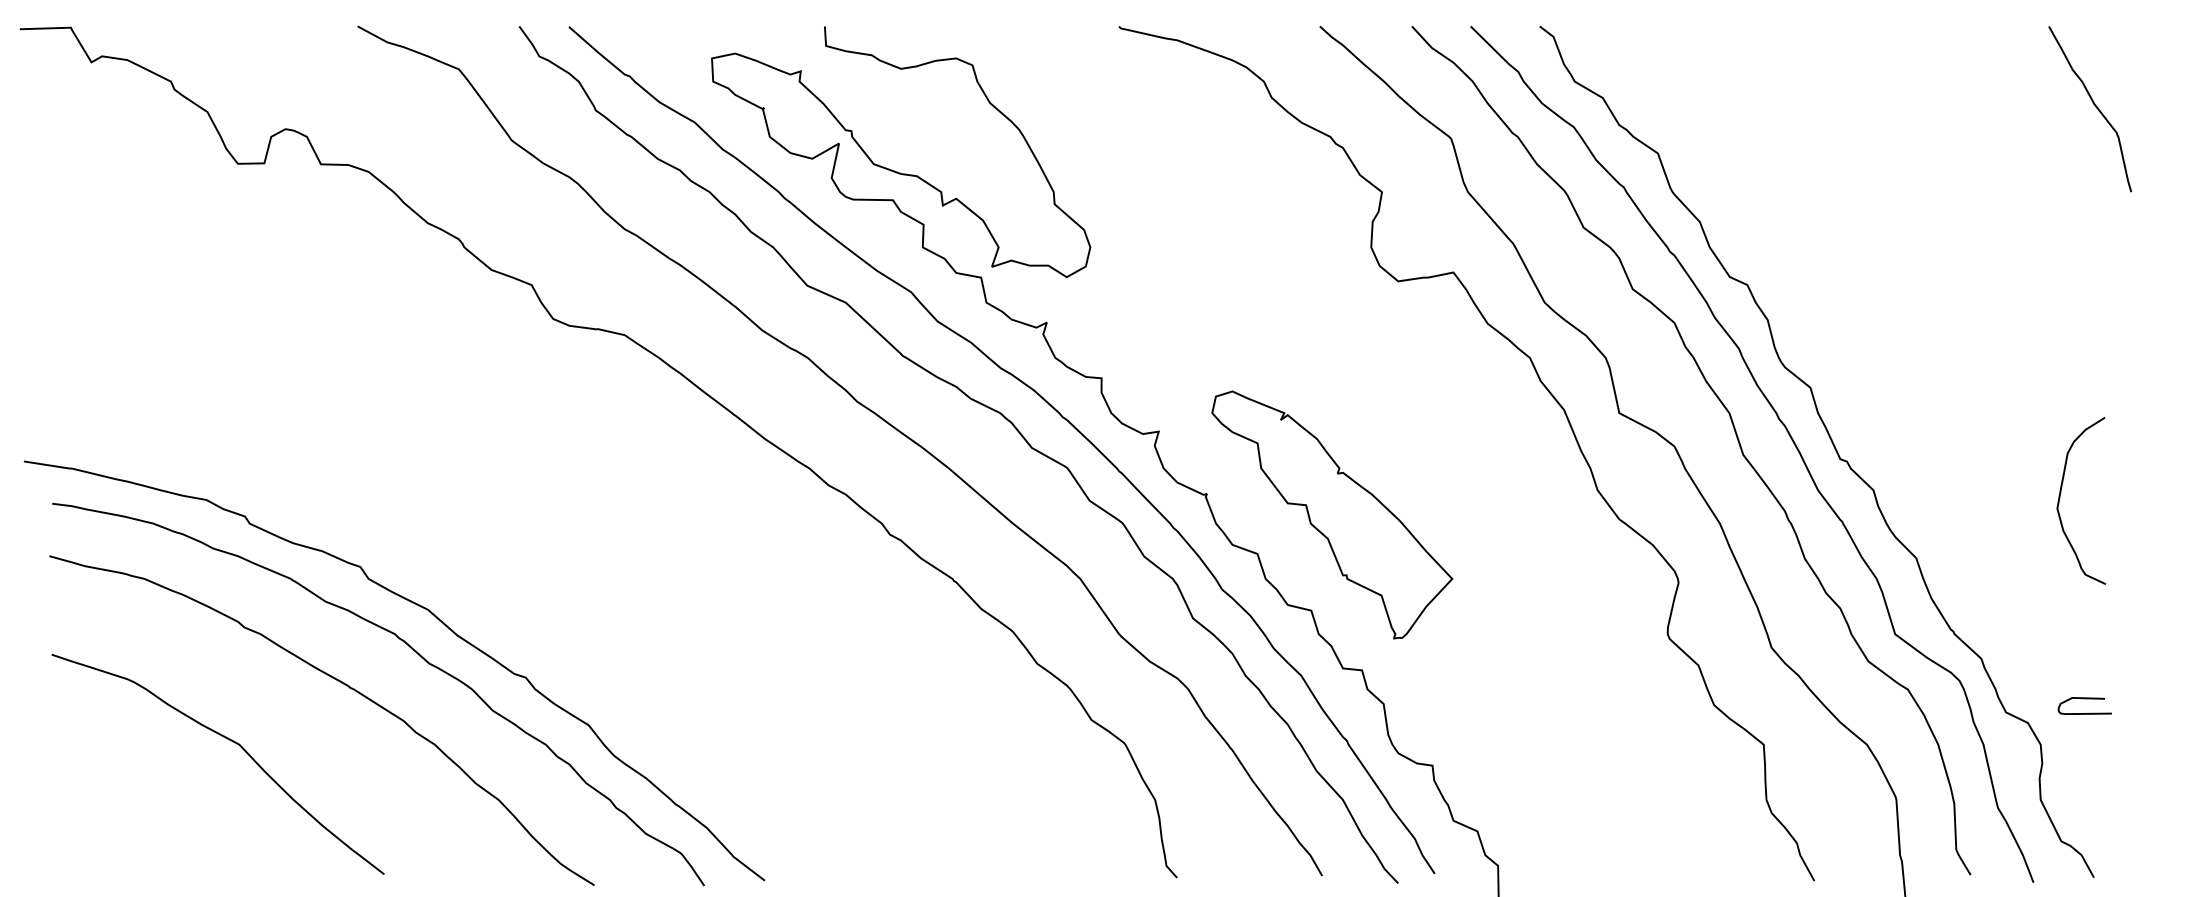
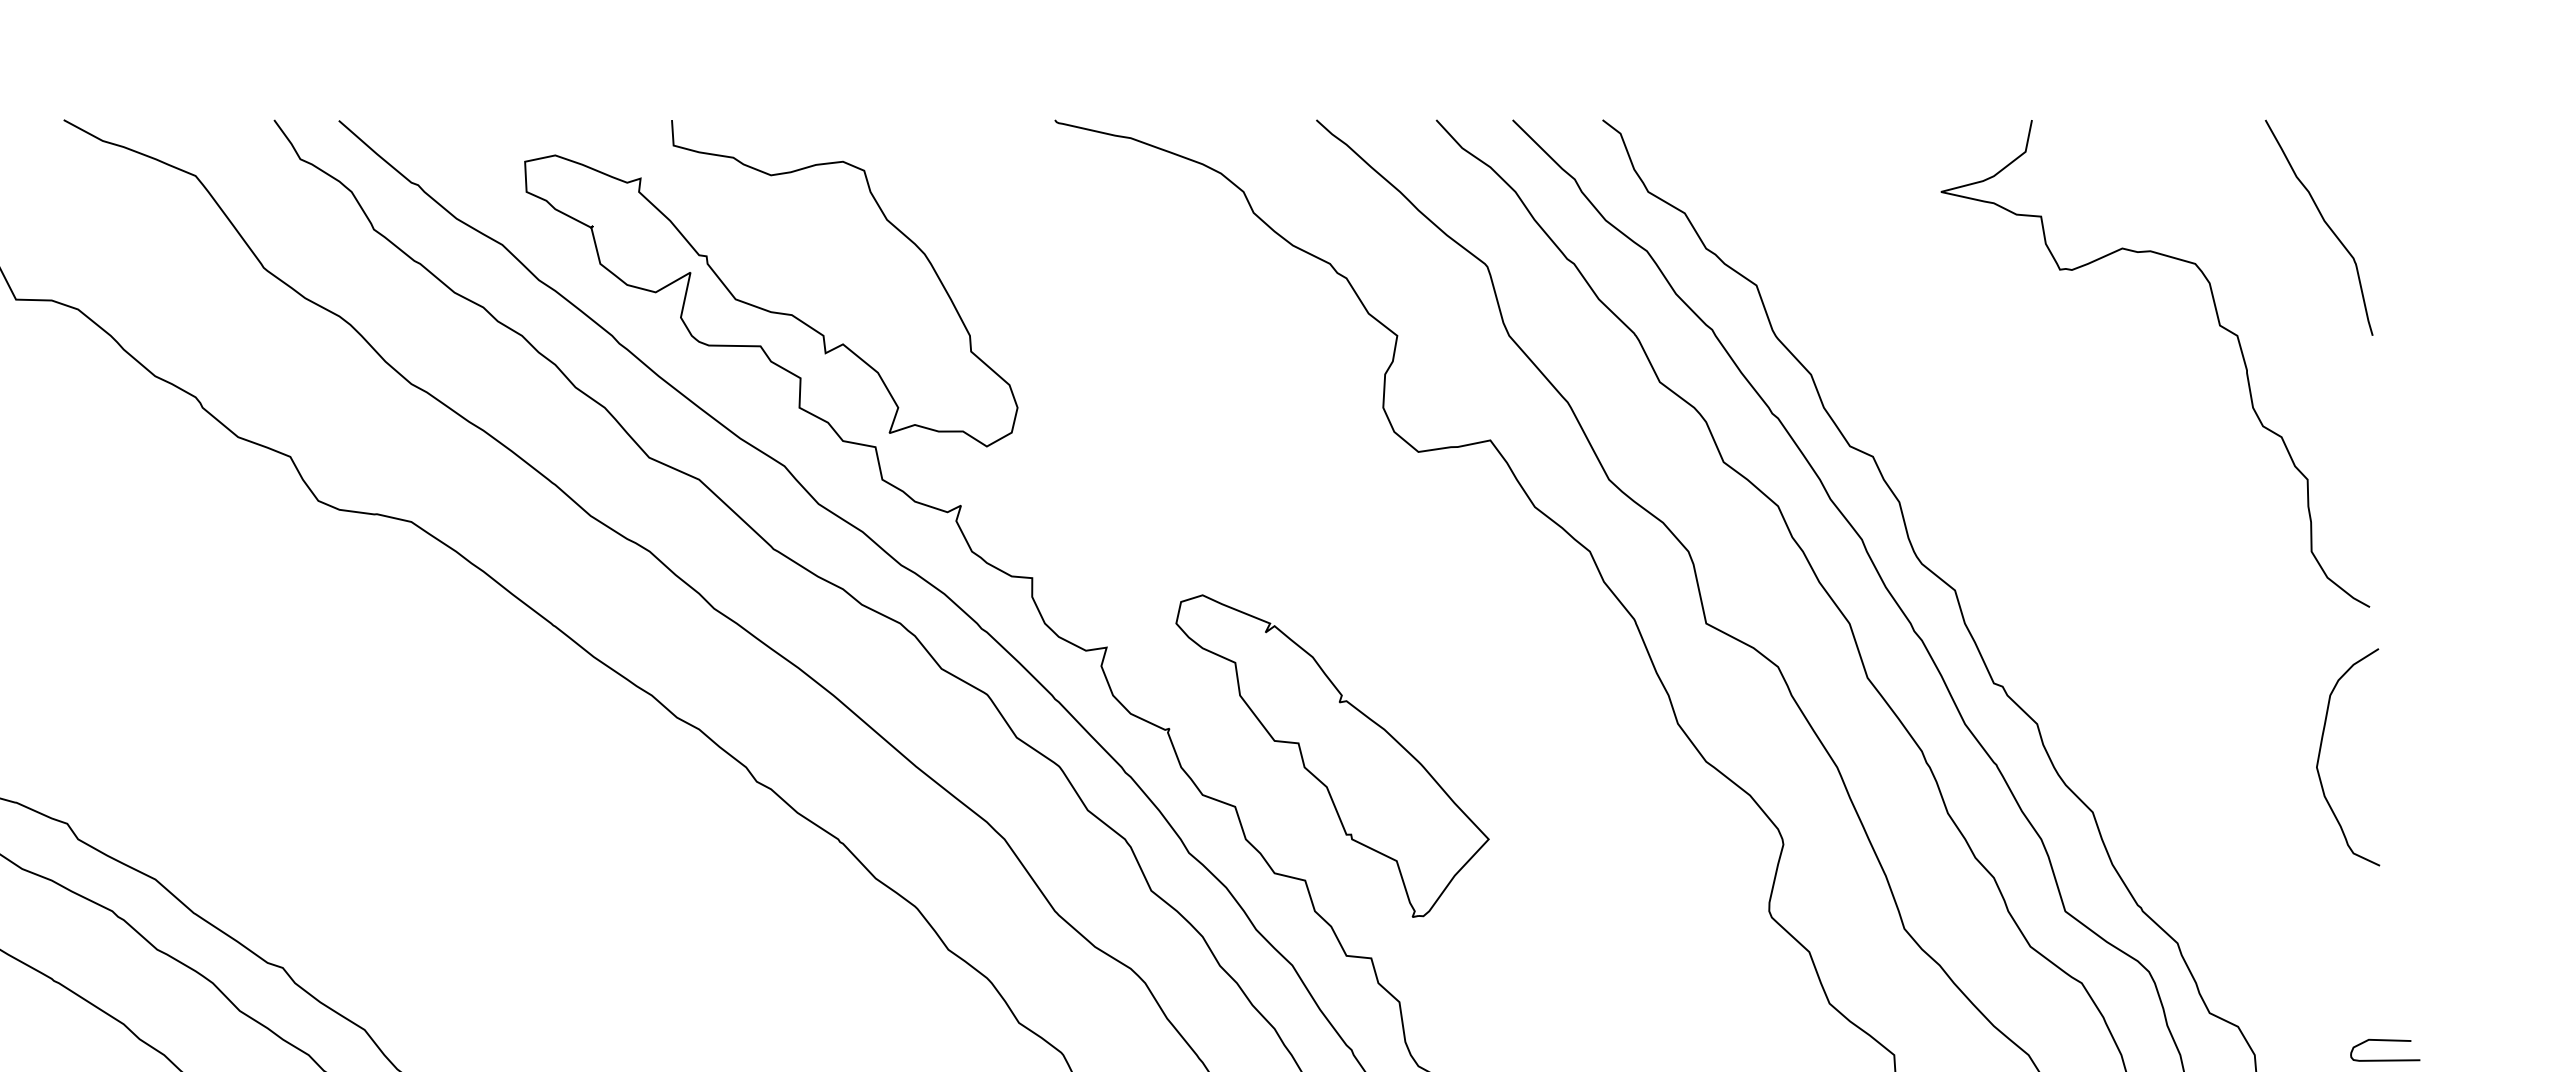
curve: (2012, 183) -> (2218, 324), added
curve: (2060, 498) -> (2320, 754), moved
curve: (2084, 699) -> (2384, 1041), moved

